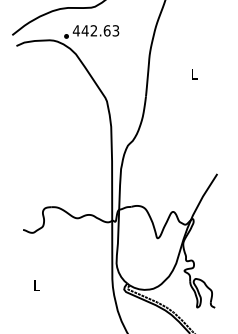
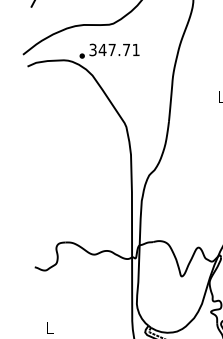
text: (95, 30) -> (113, 49), 442.63 -> 347.71

